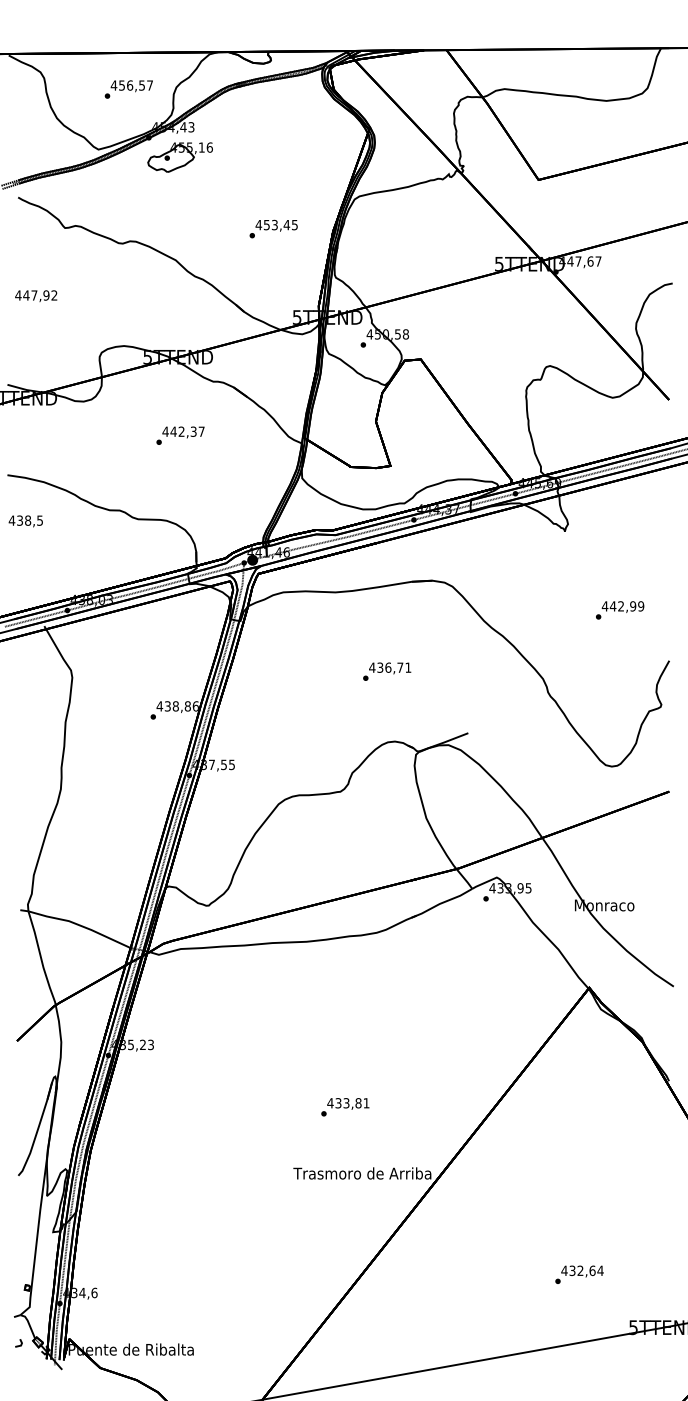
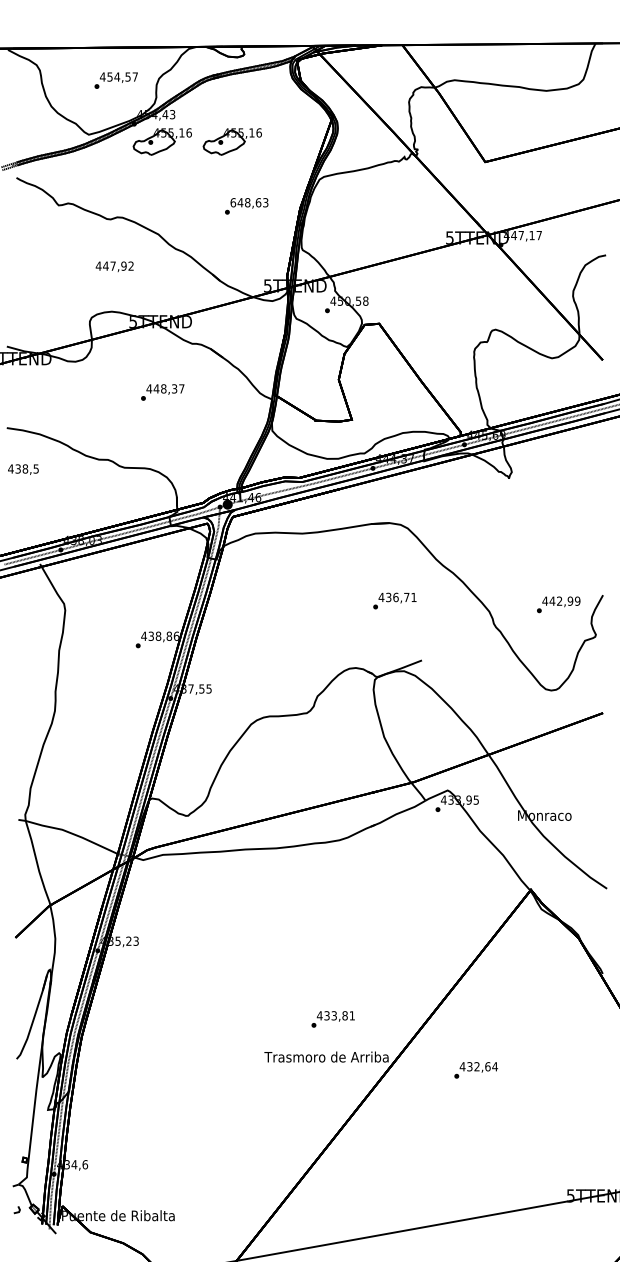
text: (129, 84) -> (116, 76), 456,57 -> 454,57
part: (256, 157) -> (231, 141), added
text: (276, 224) -> (249, 202), 453,45 -> 648,63
text: (589, 261) -> (531, 235), 447,67 -> 447,17
text: (35, 295) -> (114, 266), moved
text: (181, 431) -> (163, 388), 442,37 -> 448,37
text: (619, 610) -> (558, 604), moved
text: (386, 671) -> (394, 600), moved
text: (344, 1107) -> (332, 1019), moved
text: (578, 1274) -> (475, 1070), moved

